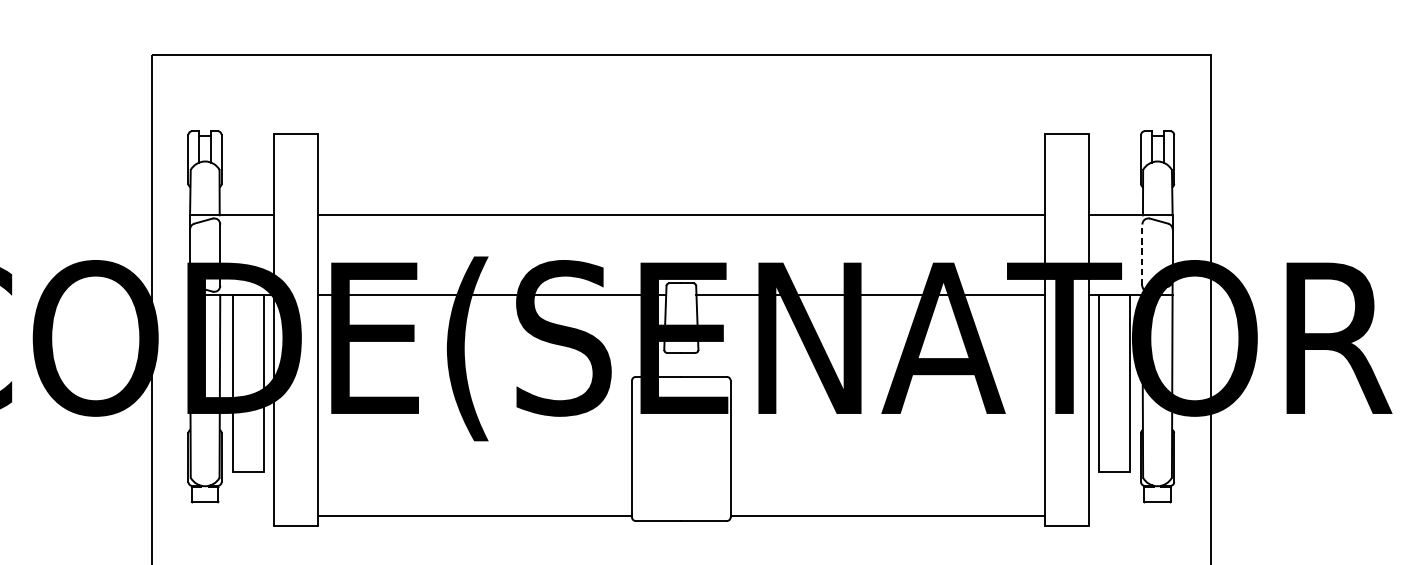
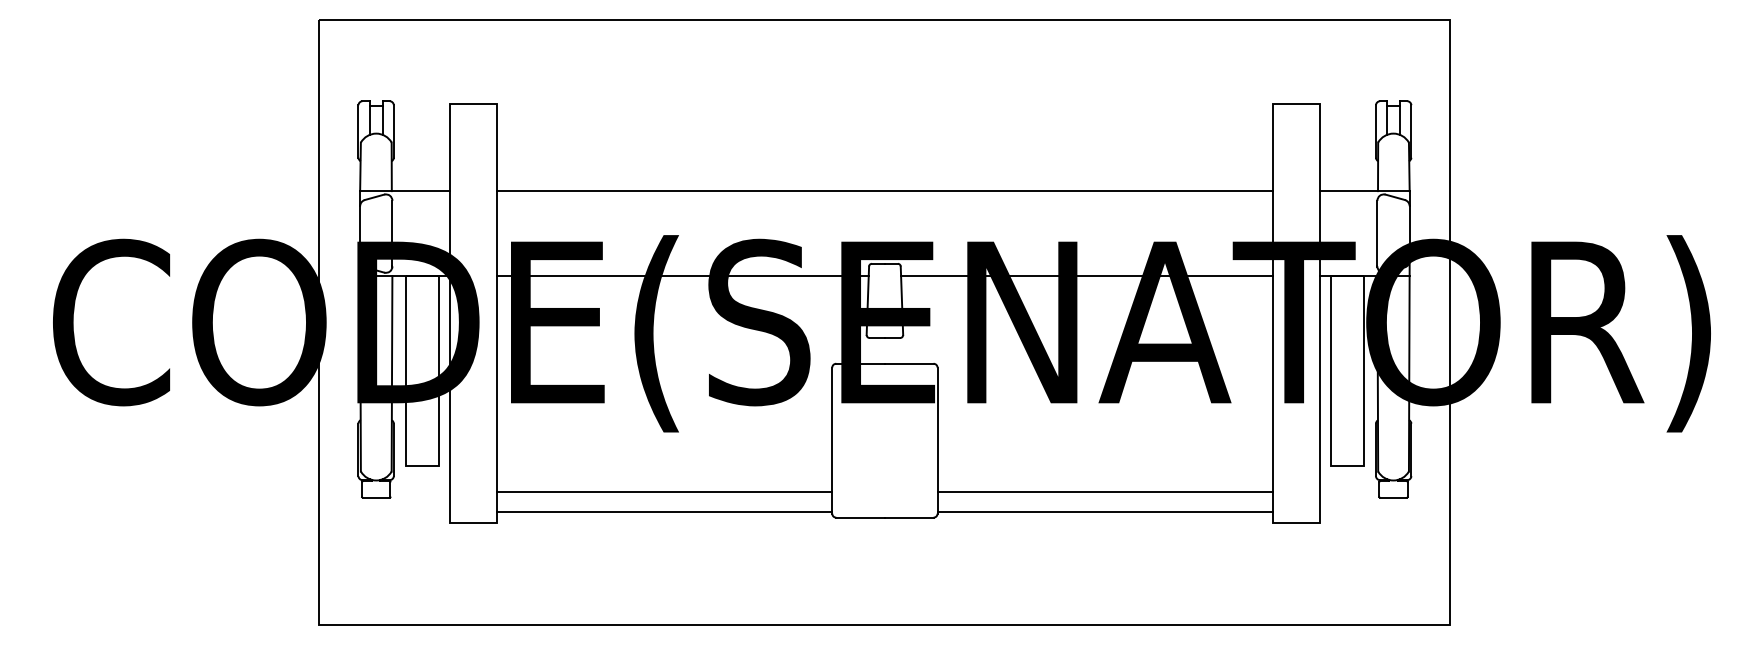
line: (1142, 255) -> (1377, 233), dashed -> solid
line: (474, 496) -> (664, 491), added
line: (887, 496) -> (1105, 491), added

